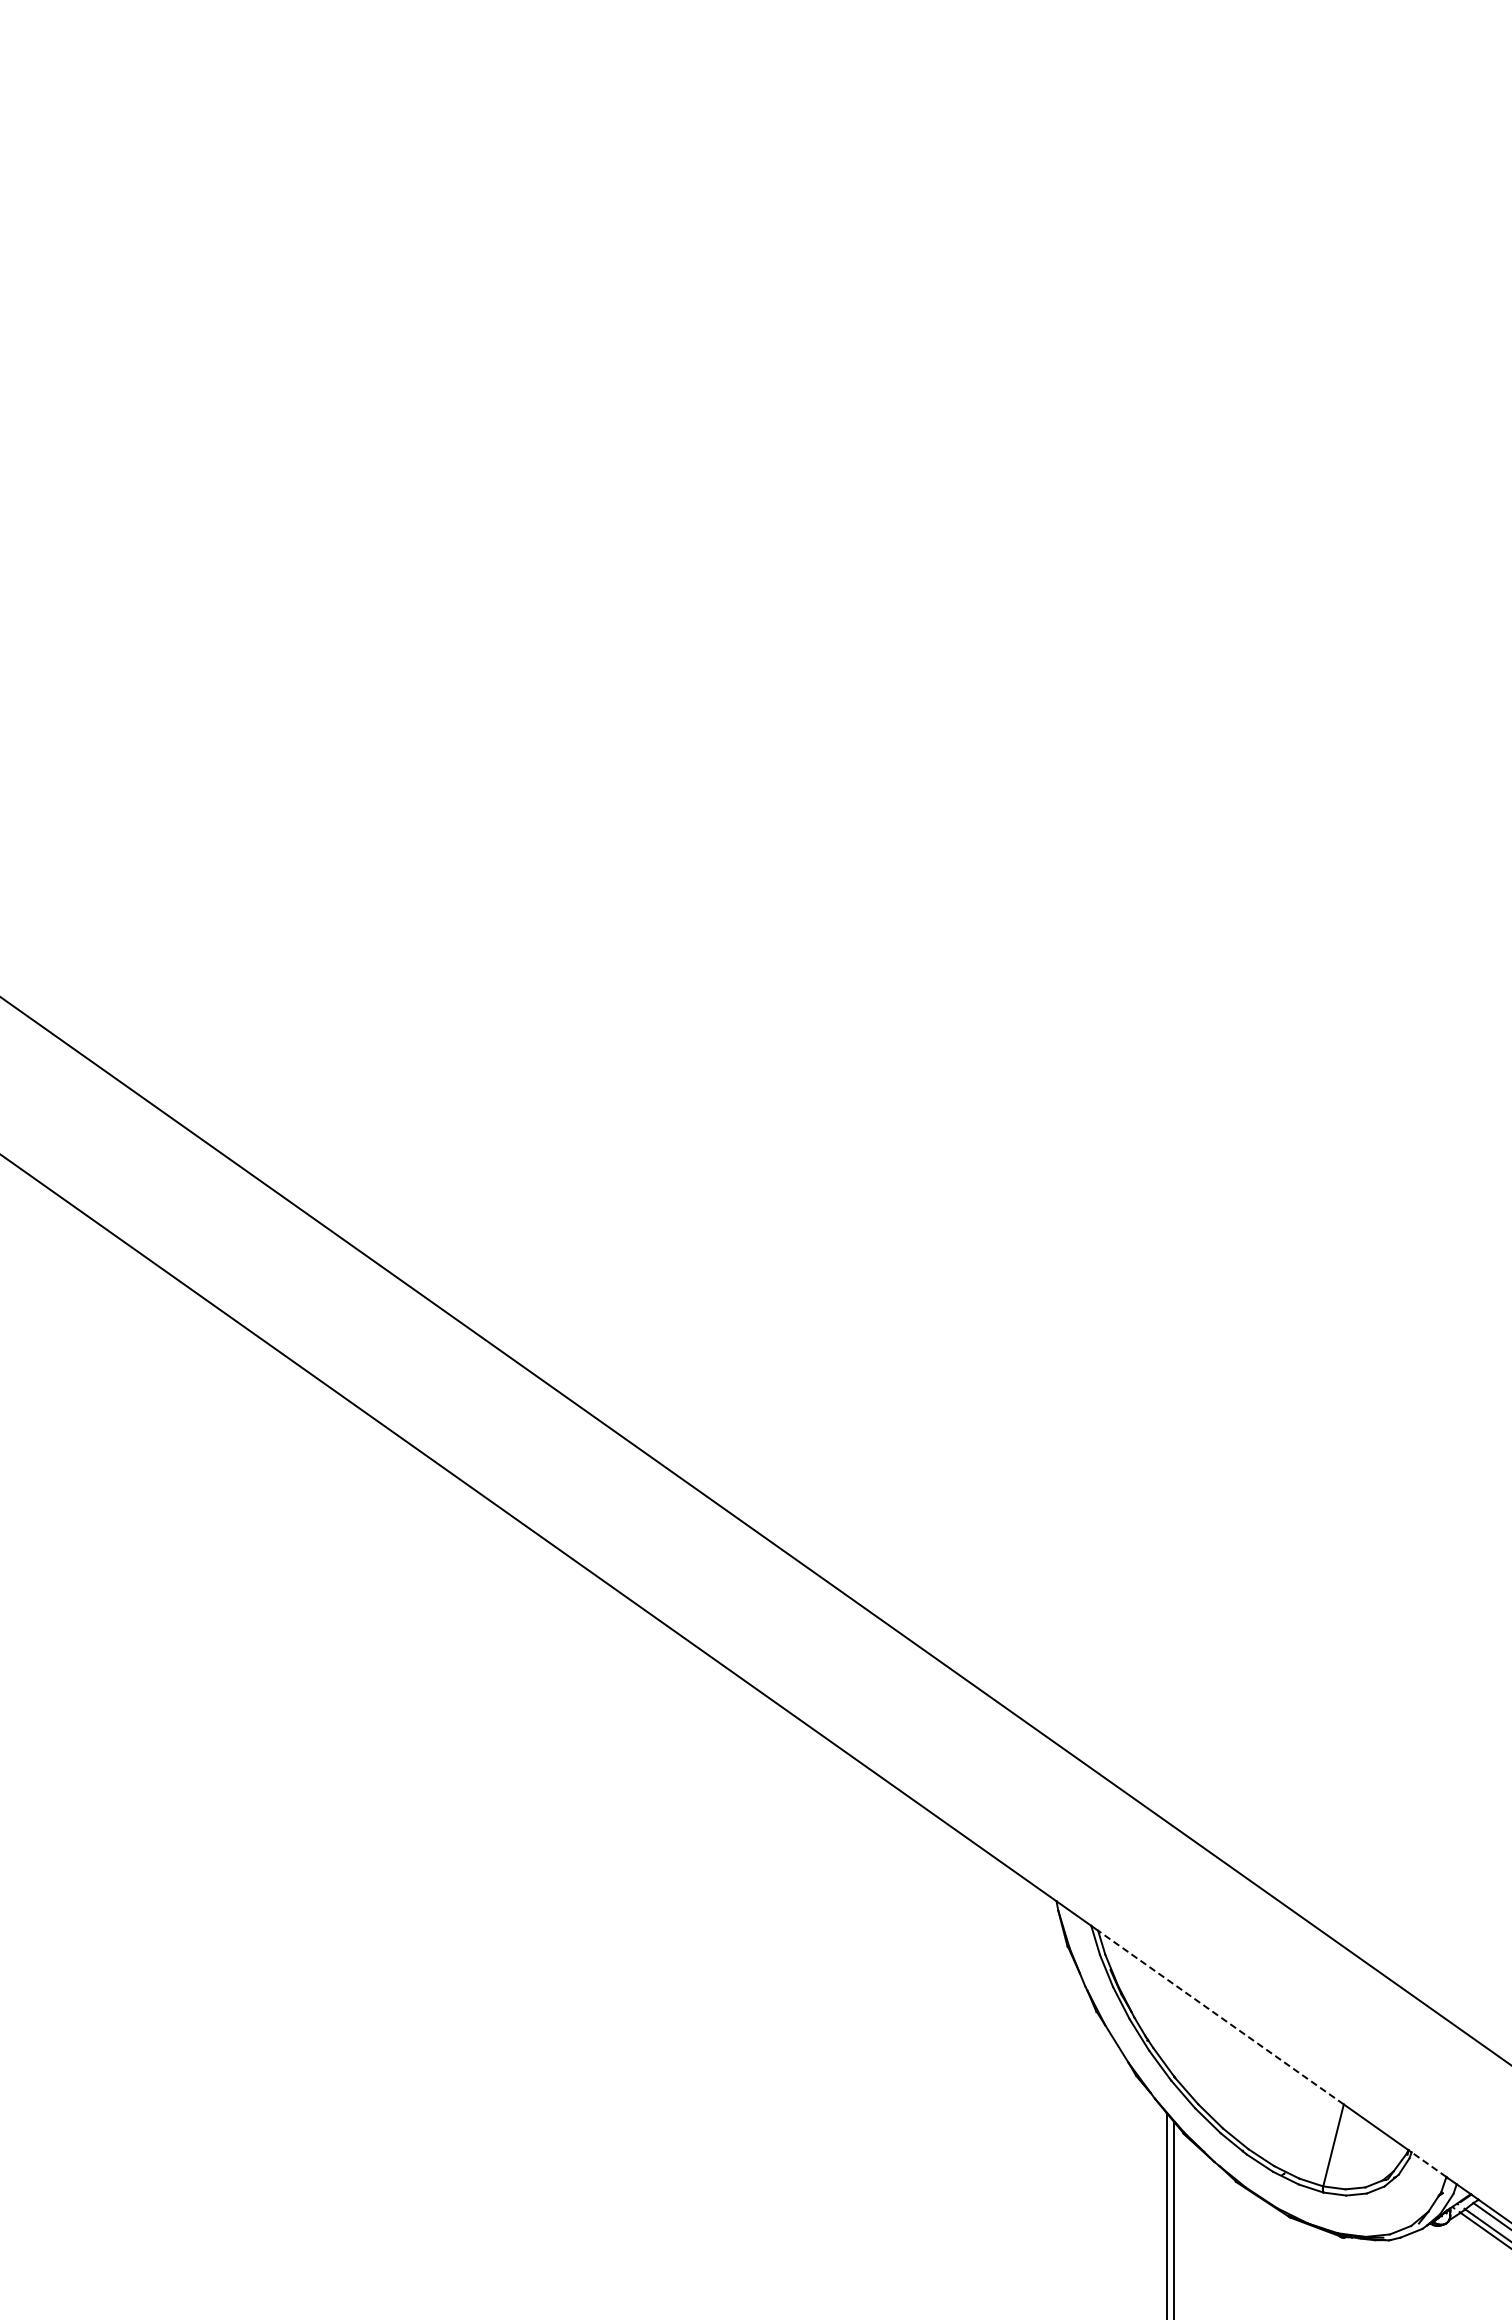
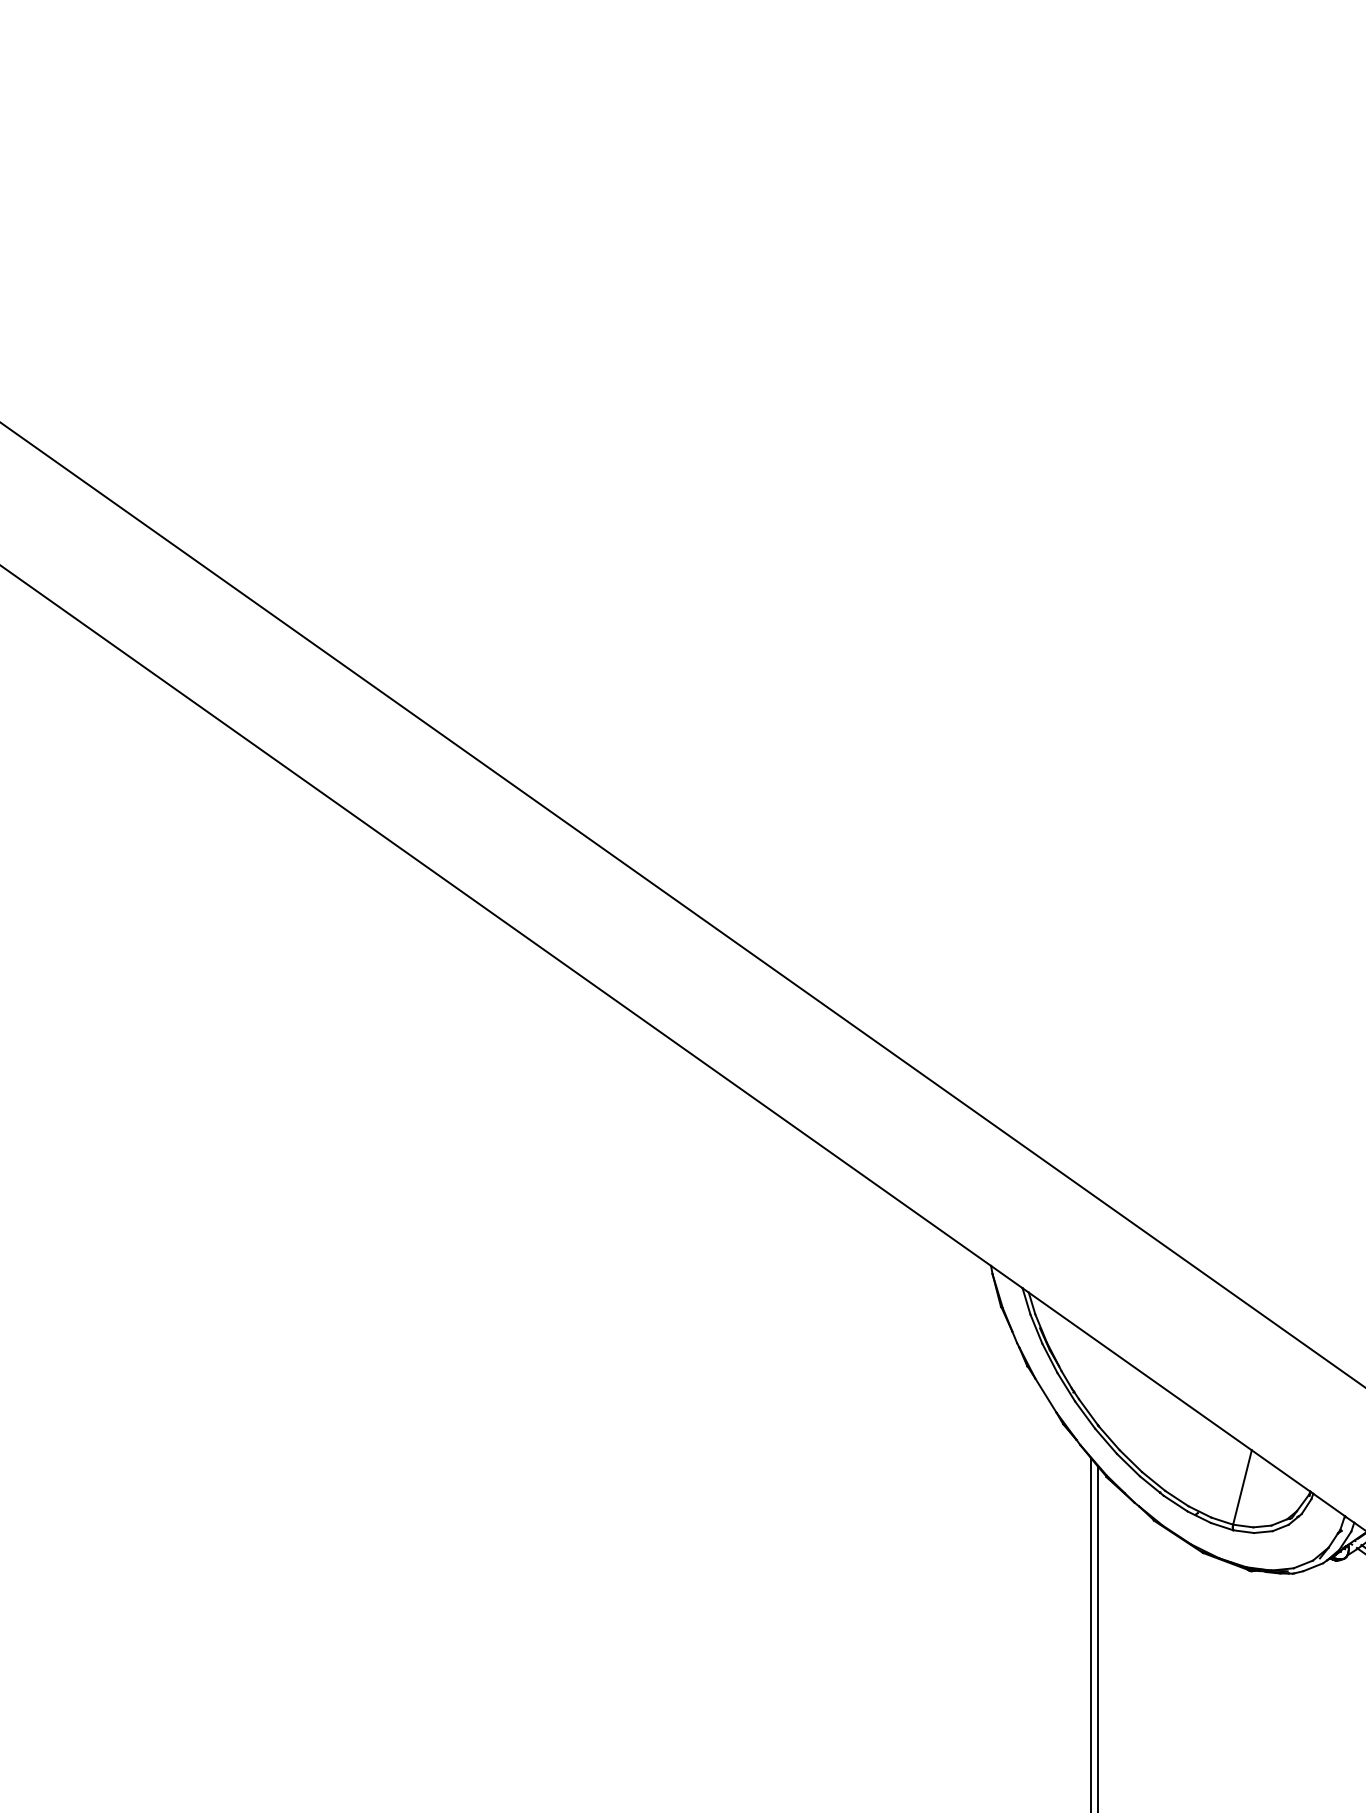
line: (1220, 2017) -> (1139, 1371), dashed -> solid
line: (1428, 2164) -> (1328, 1504), dashed -> solid

